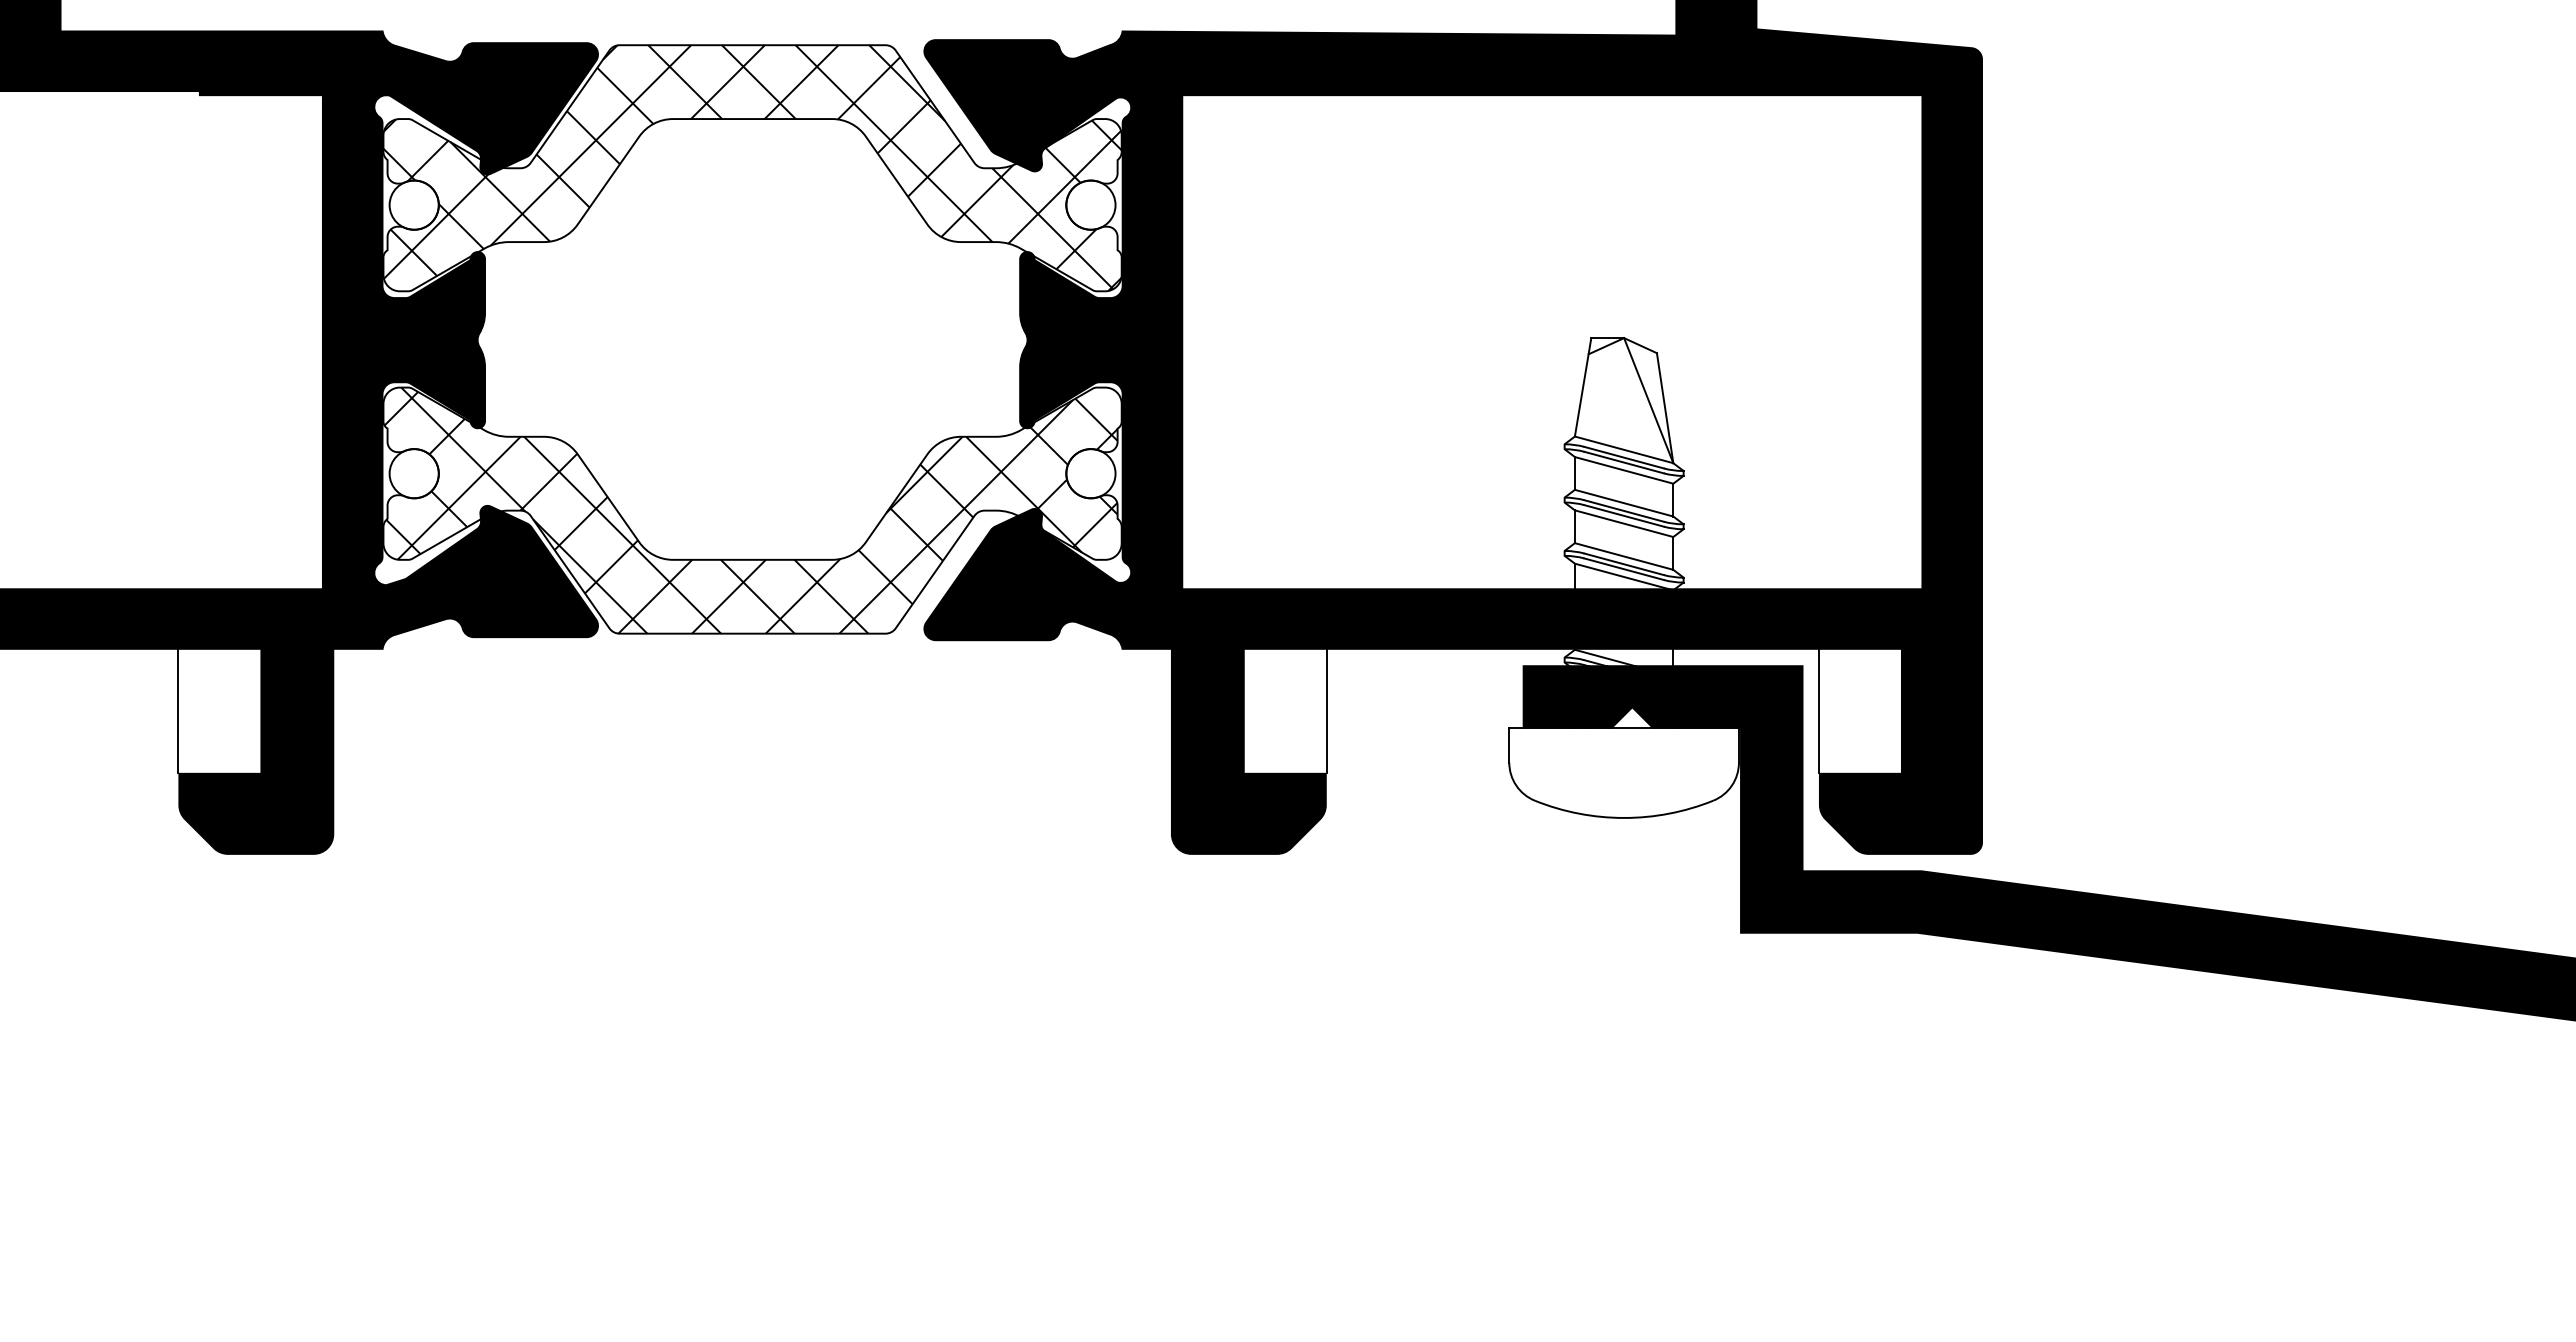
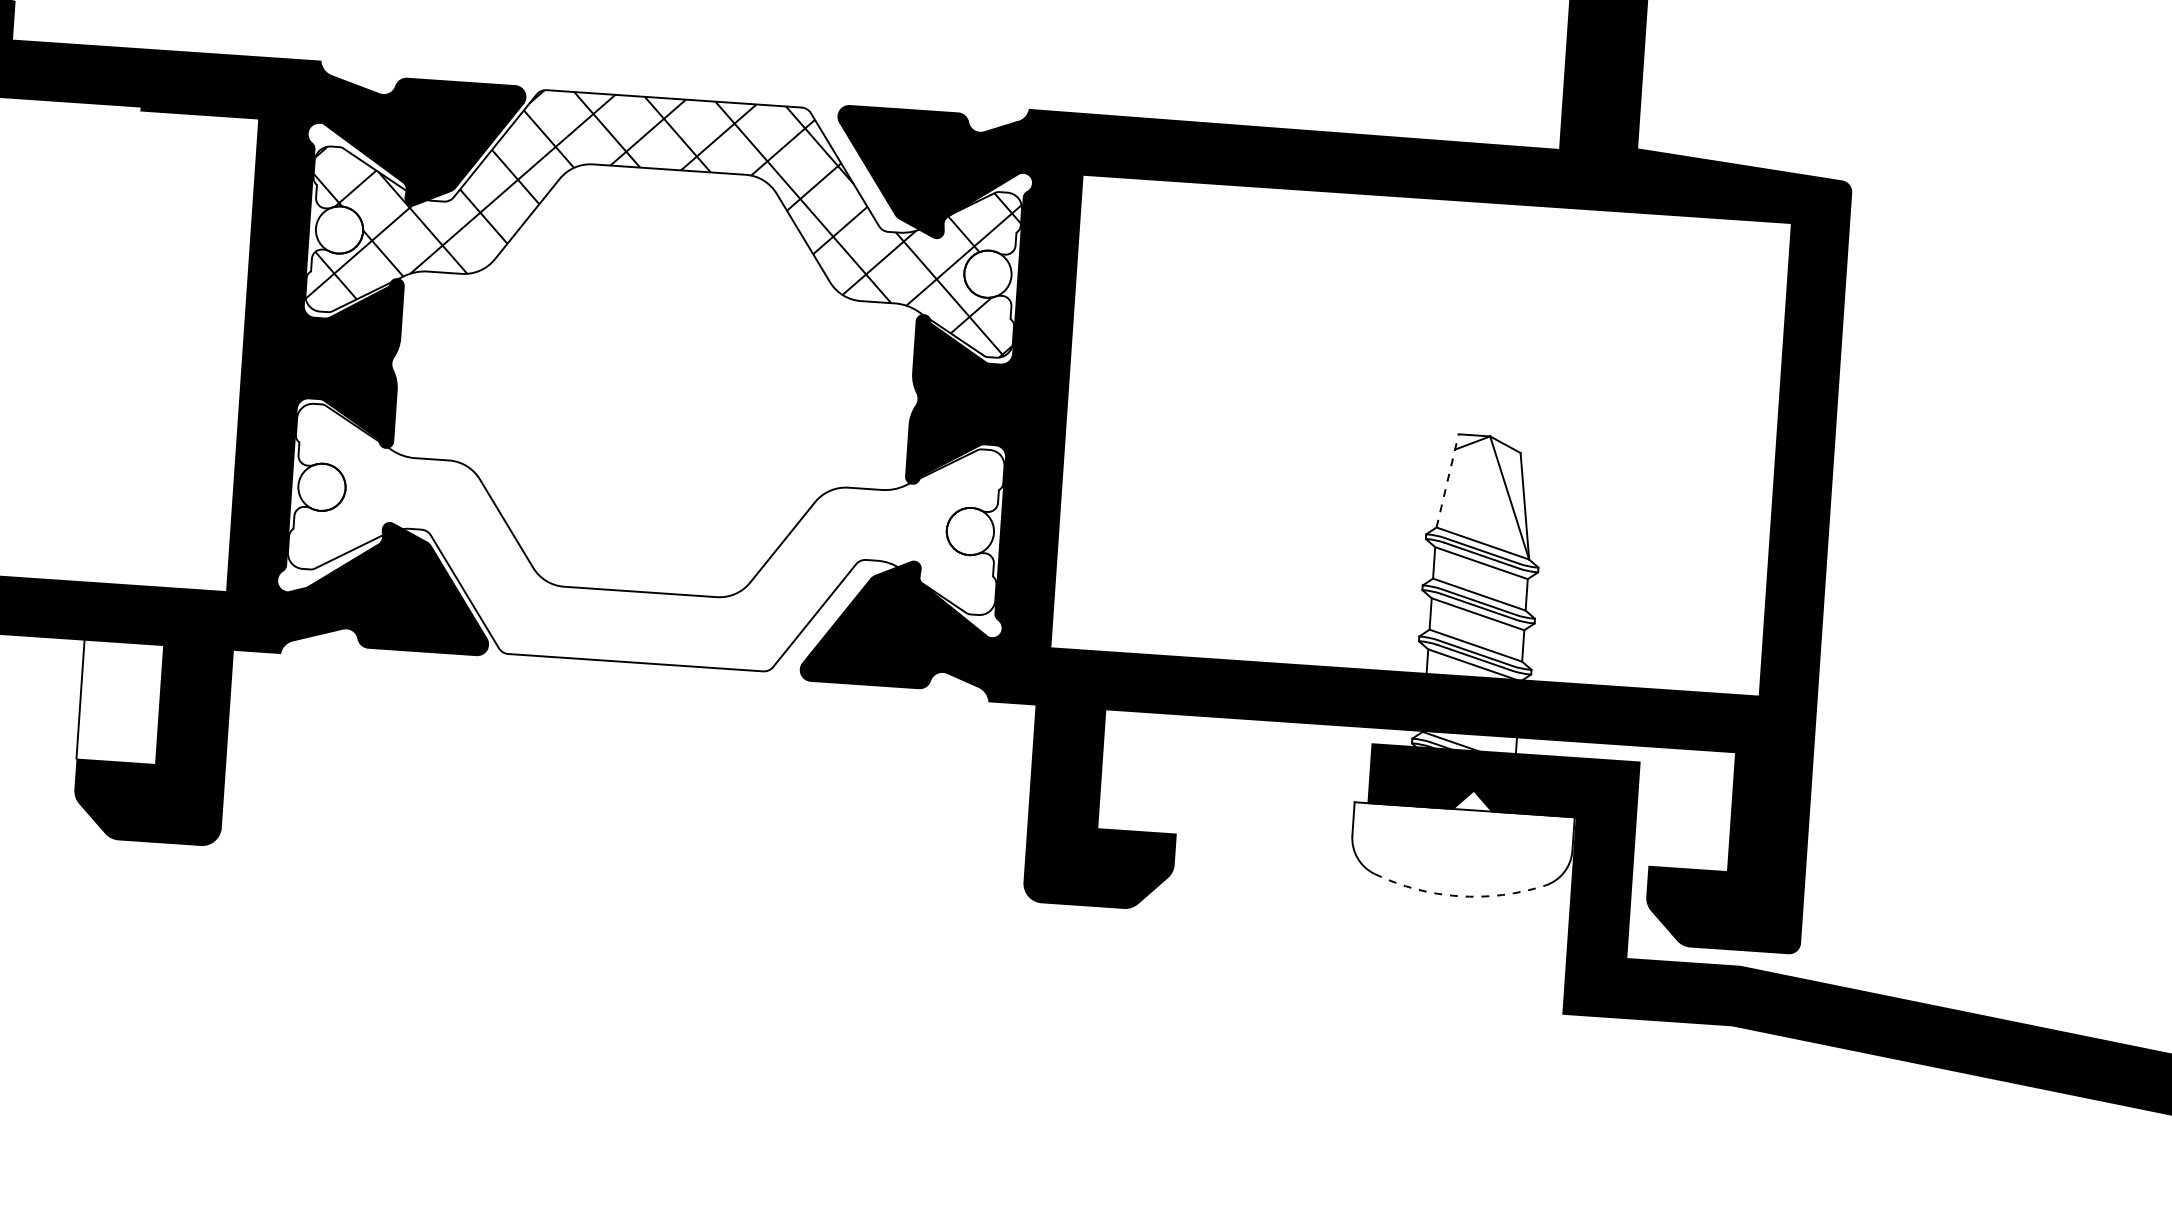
line: (1583, 387) -> (1447, 481), solid -> dashed
hatch: (750, 510) -> (641, 544), removed
line: (1326, 710) -> (1180, 773), removed
line: (1818, 710) -> (1652, 805), removed
arc: (1624, 817) -> (1459, 895), solid -> dashed

